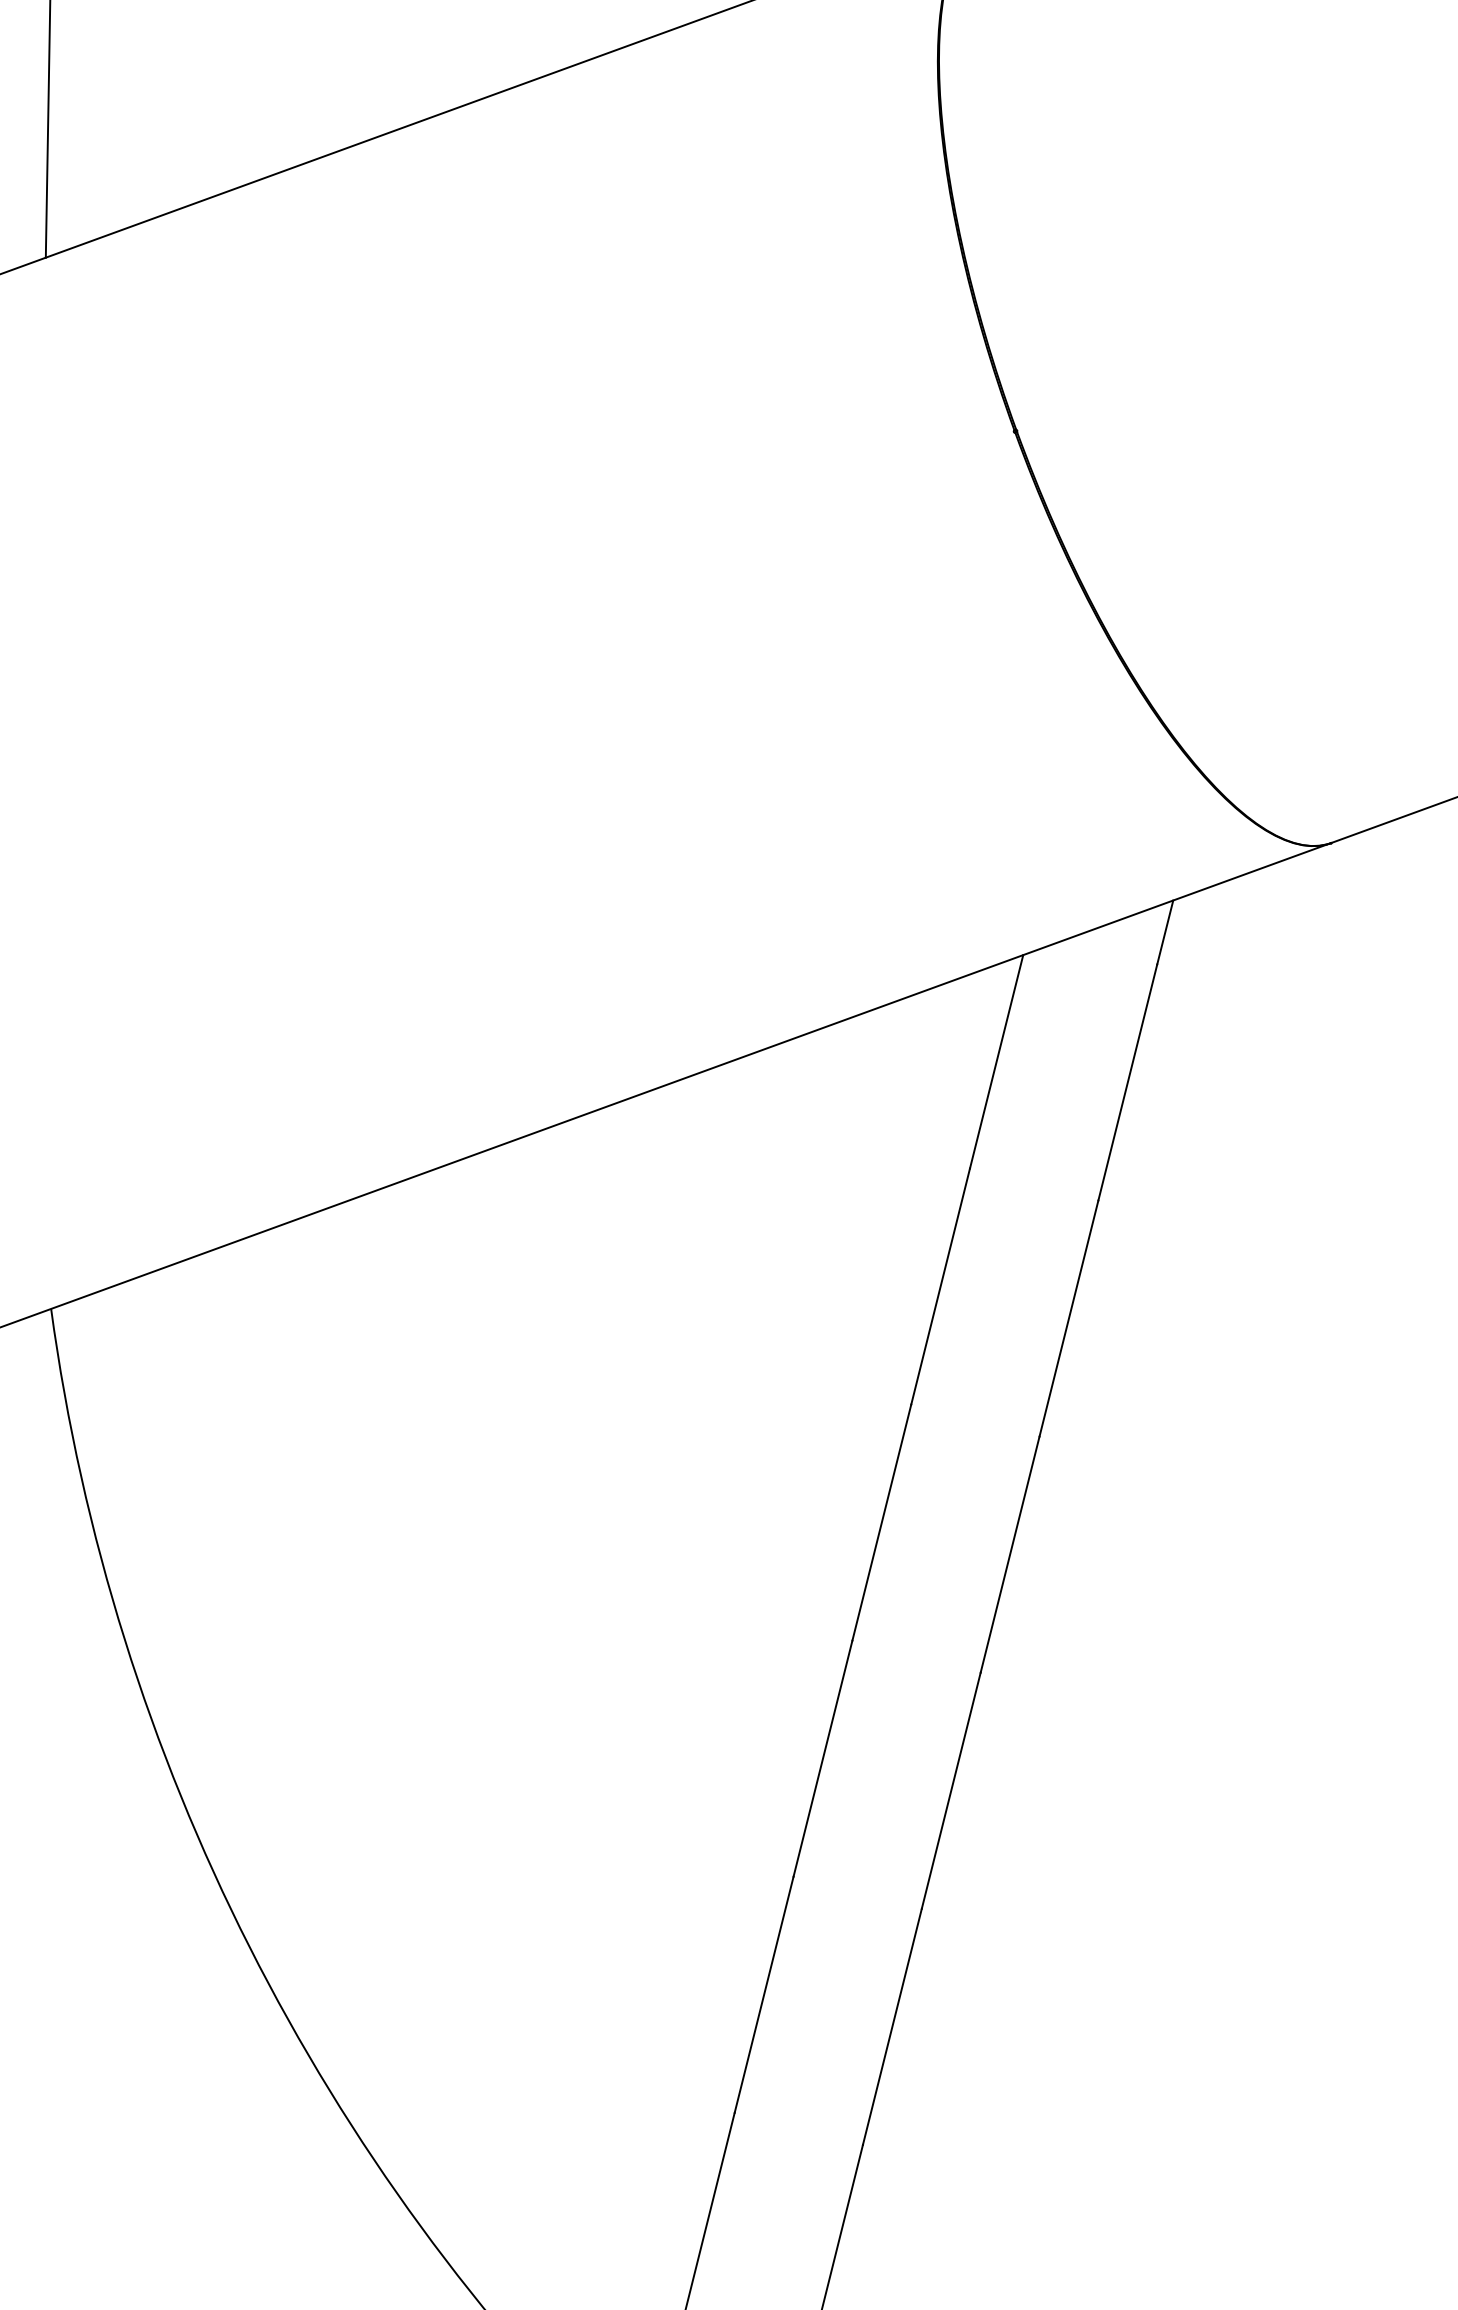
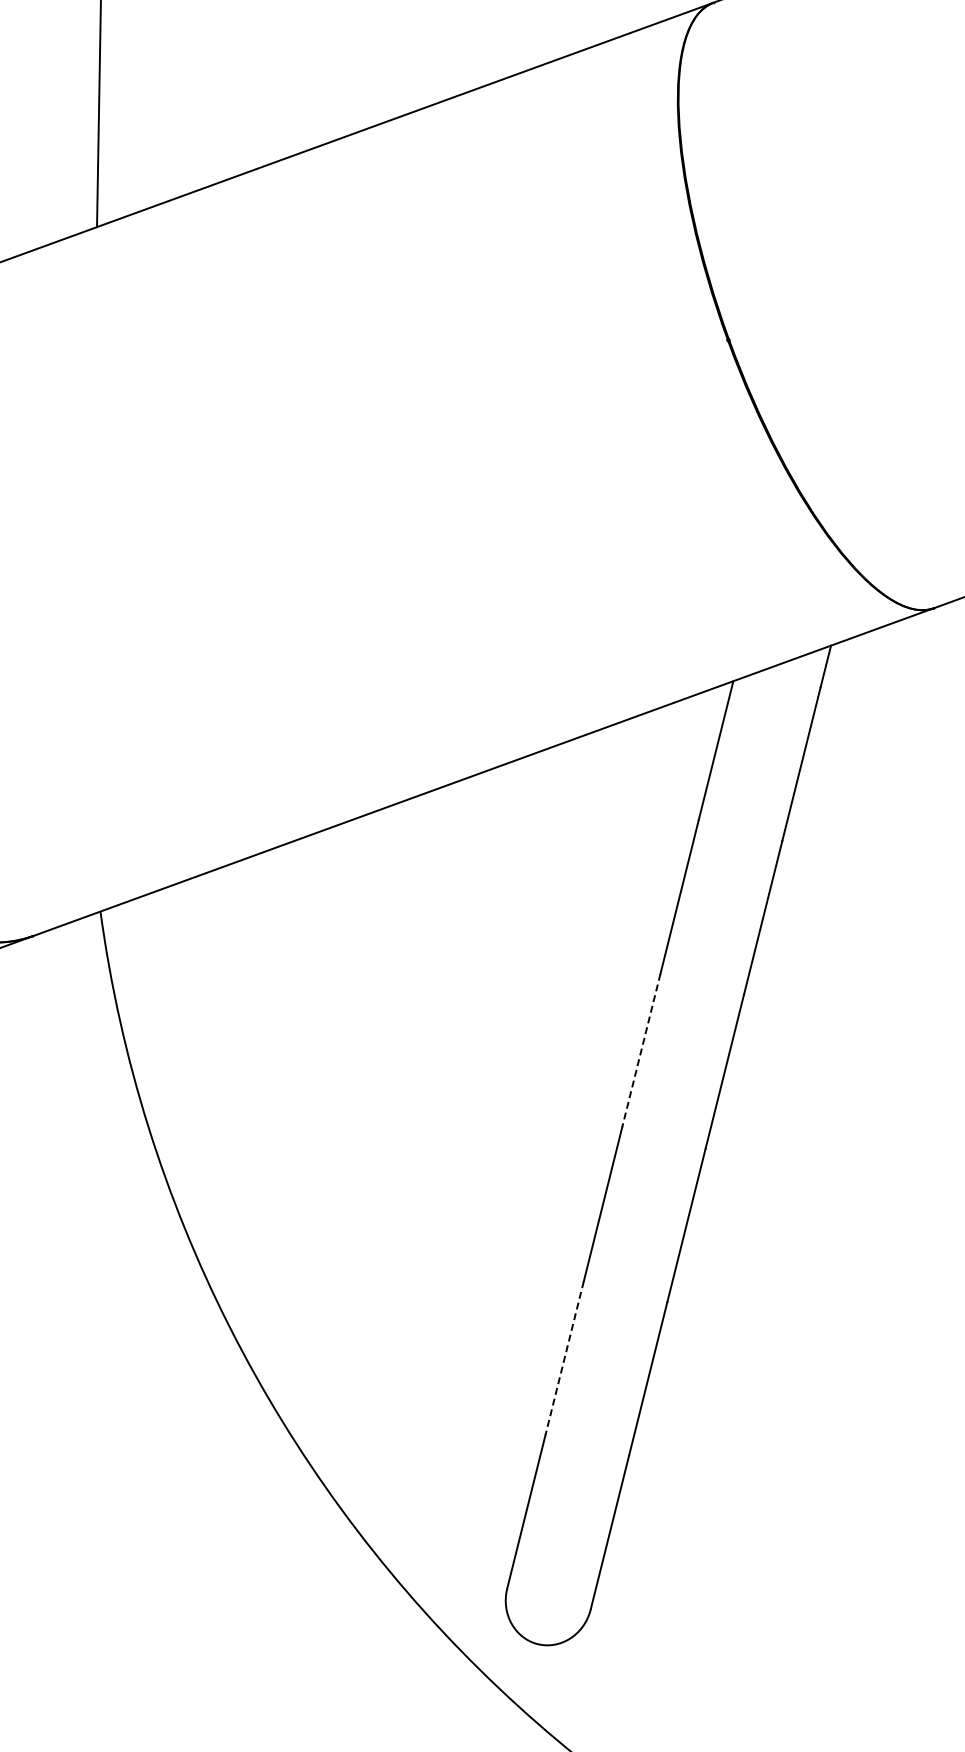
line: (882, 1523) -> (641, 1051), solid -> dashed
line: (763, 1995) -> (564, 1358), solid -> dashed

